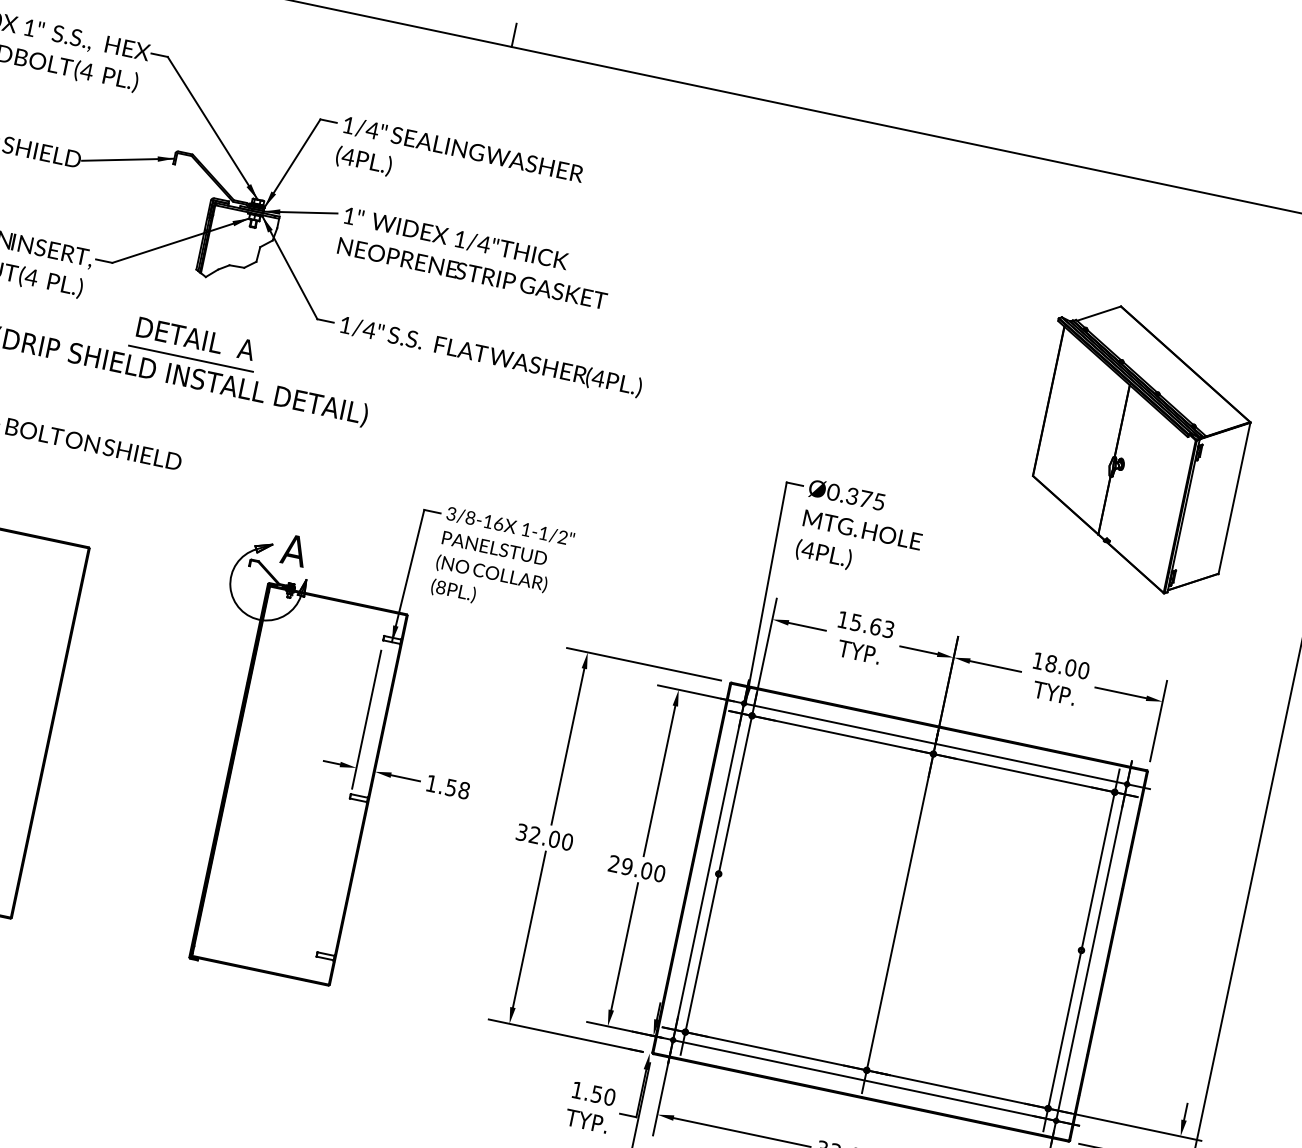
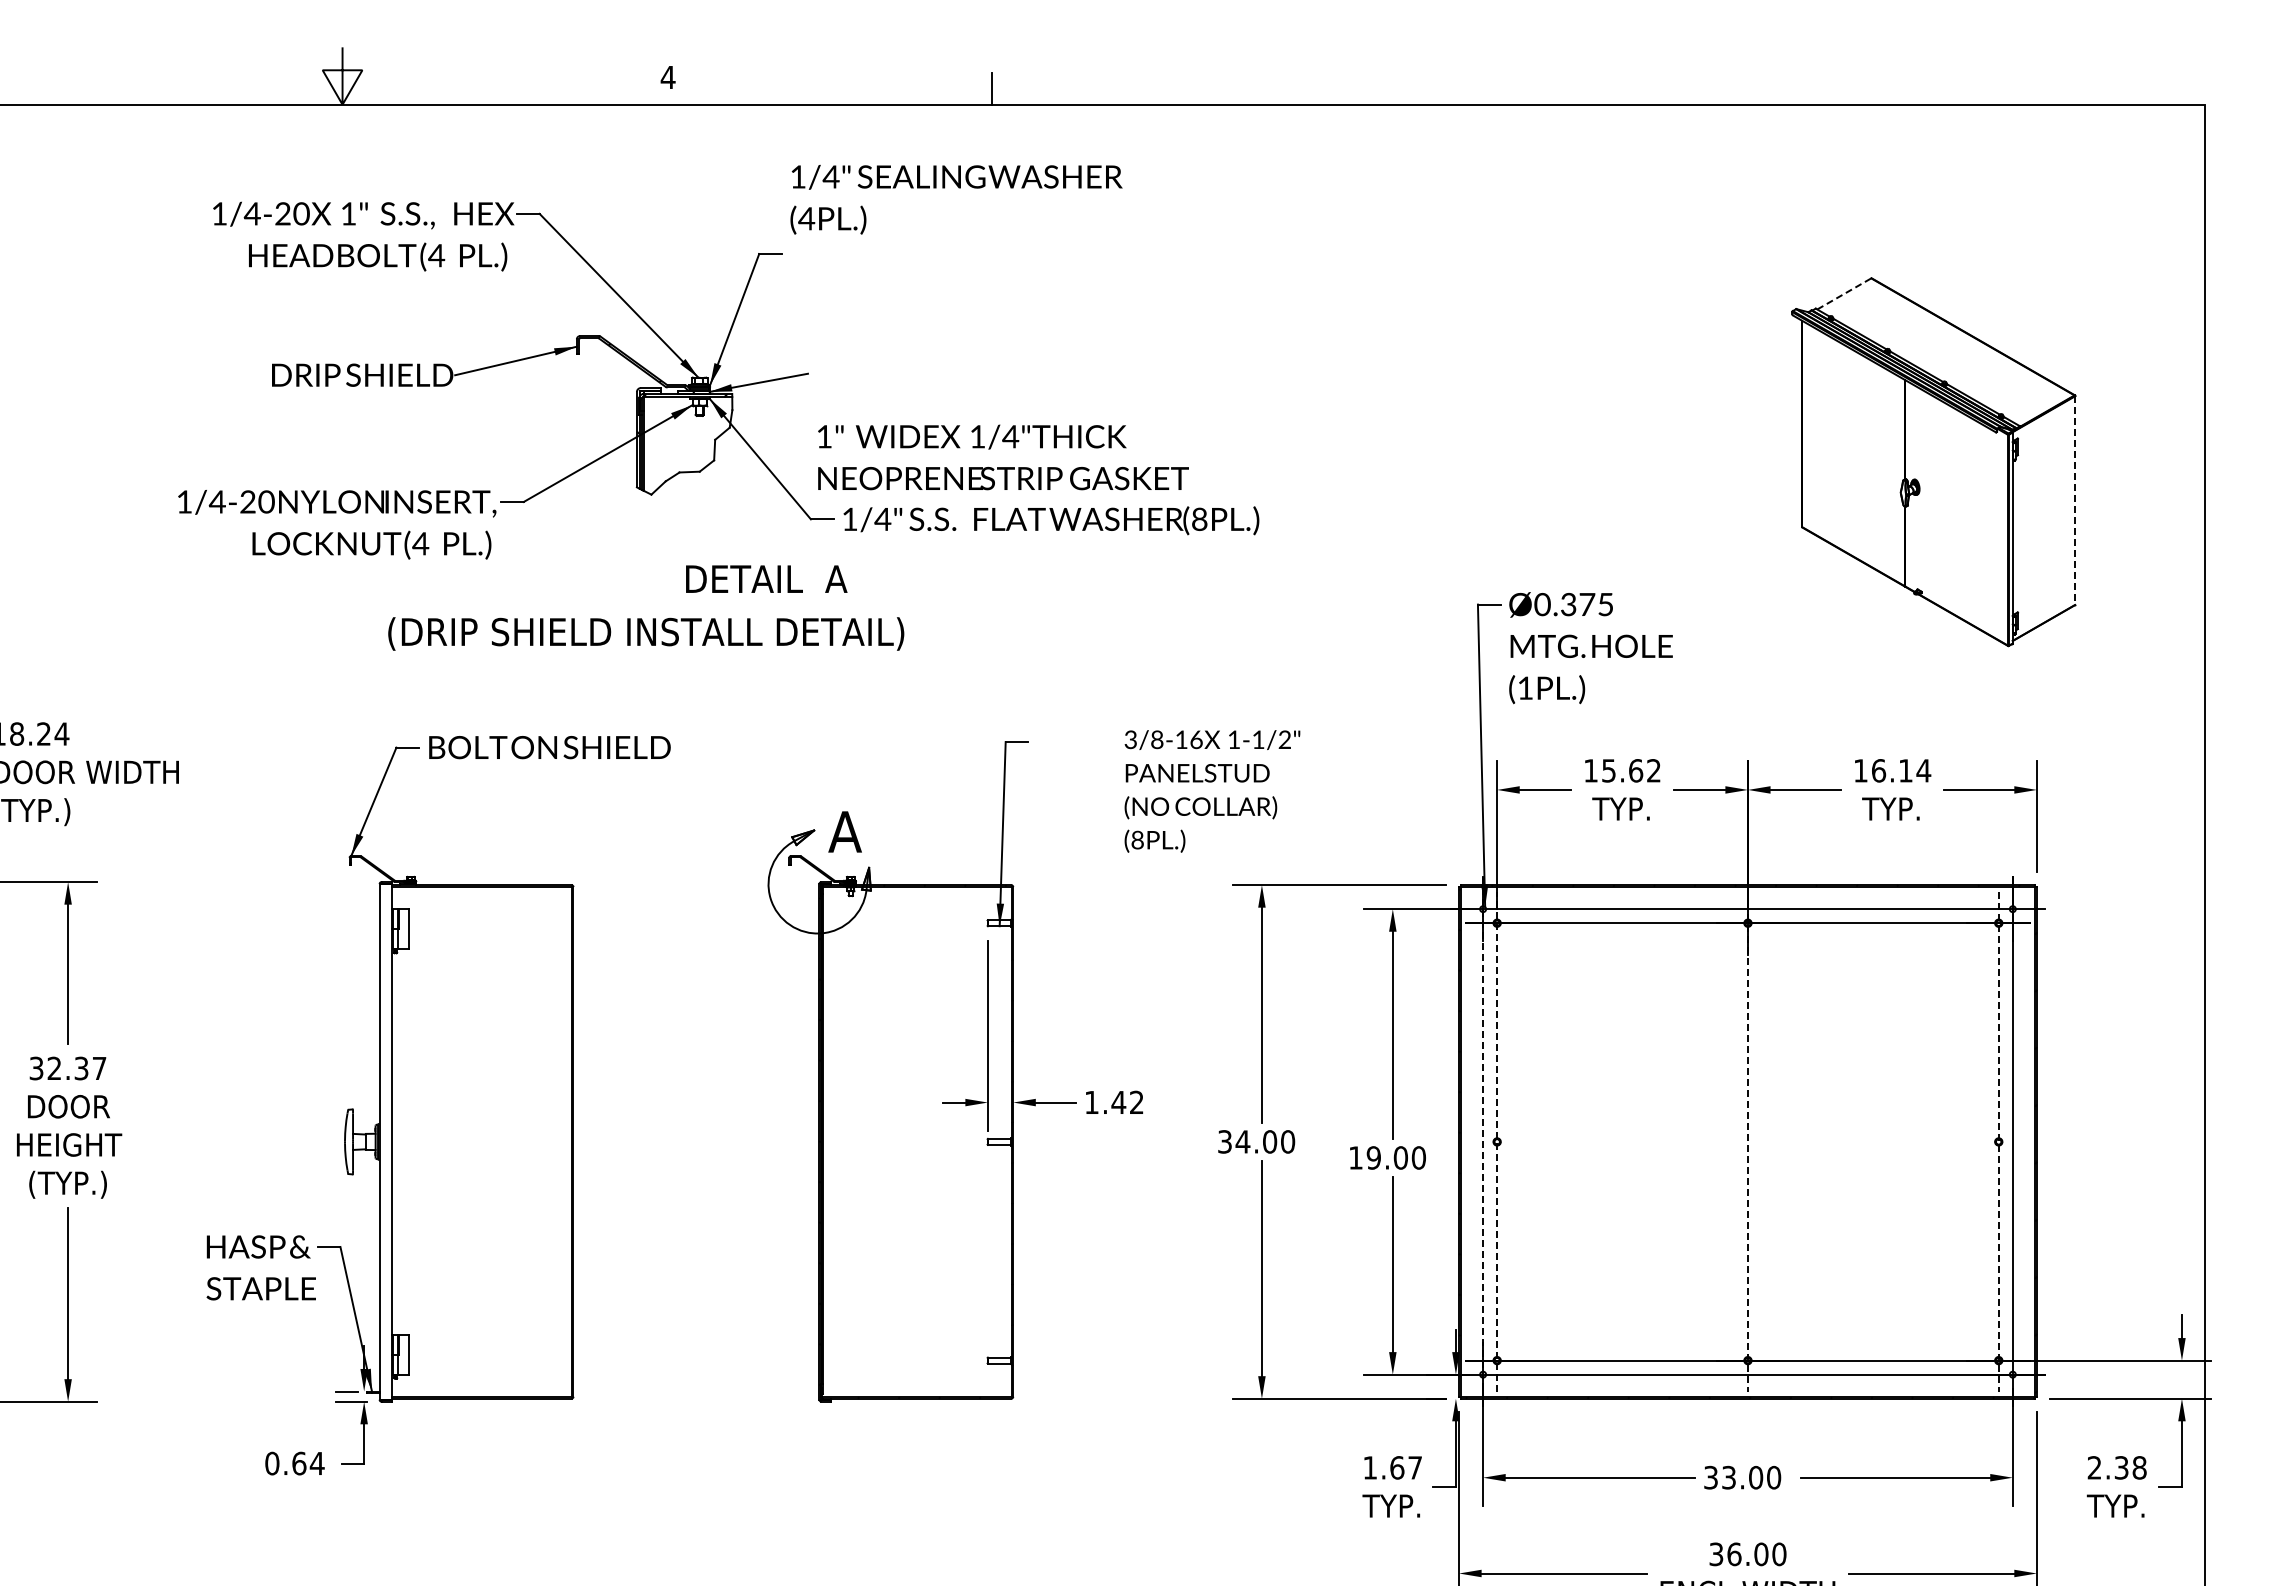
text: (459, 165) -> (956, 199), moved
text: (475, 258) -> (1003, 457), moved
line: (1099, 313) -> (1844, 293), solid -> dashed
text: (195, 338) -> (766, 578), moved
line: (191, 358) -> (654, 606), removed
text: (598, 377) -> (1199, 518), (4PL.) -> (8PL.)
line: (1234, 498) -> (2075, 501), solid -> dashed
text: (807, 549) -> (1524, 687), (4PL.) -> (1PL.)
text: (502, 563) -> (1212, 791), moved
text: (888, 629) -> (1653, 770), 15.63 -> 15.62
text: (1067, 667) -> (1901, 770), 18.00 -> 16.14
text: (457, 789) -> (1127, 1102), 1.58 -> 1.42
text: (534, 834) -> (1242, 1141), 32.00 -> 34.00
text: (613, 863) -> (1355, 1157), 29.00 -> 19.00
line: (708, 872) -> (1483, 1142), solid -> dashed
line: (719, 873) -> (1497, 1141), solid -> dashed
line: (899, 912) -> (1747, 1142), solid -> dashed
line: (1081, 950) -> (1998, 1142), solid -> dashed
text: (603, 1095) -> (1406, 1467), 1.50 -> 1.67

